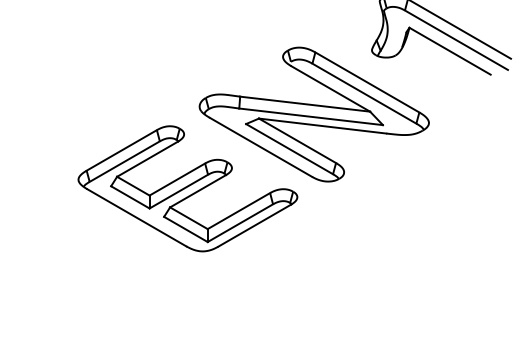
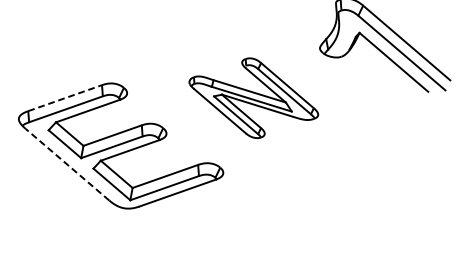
part: (313, 114) -> (253, 98), size x0.6
line: (121, 150) -> (64, 98), solid -> dashed
line: (136, 217) -> (67, 164), solid -> dashed

